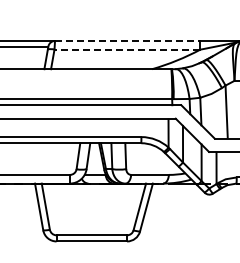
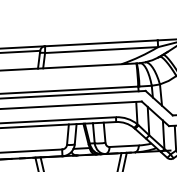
line: (127, 40) -> (101, 42), dashed -> solid
line: (127, 49) -> (101, 49), dashed -> solid

